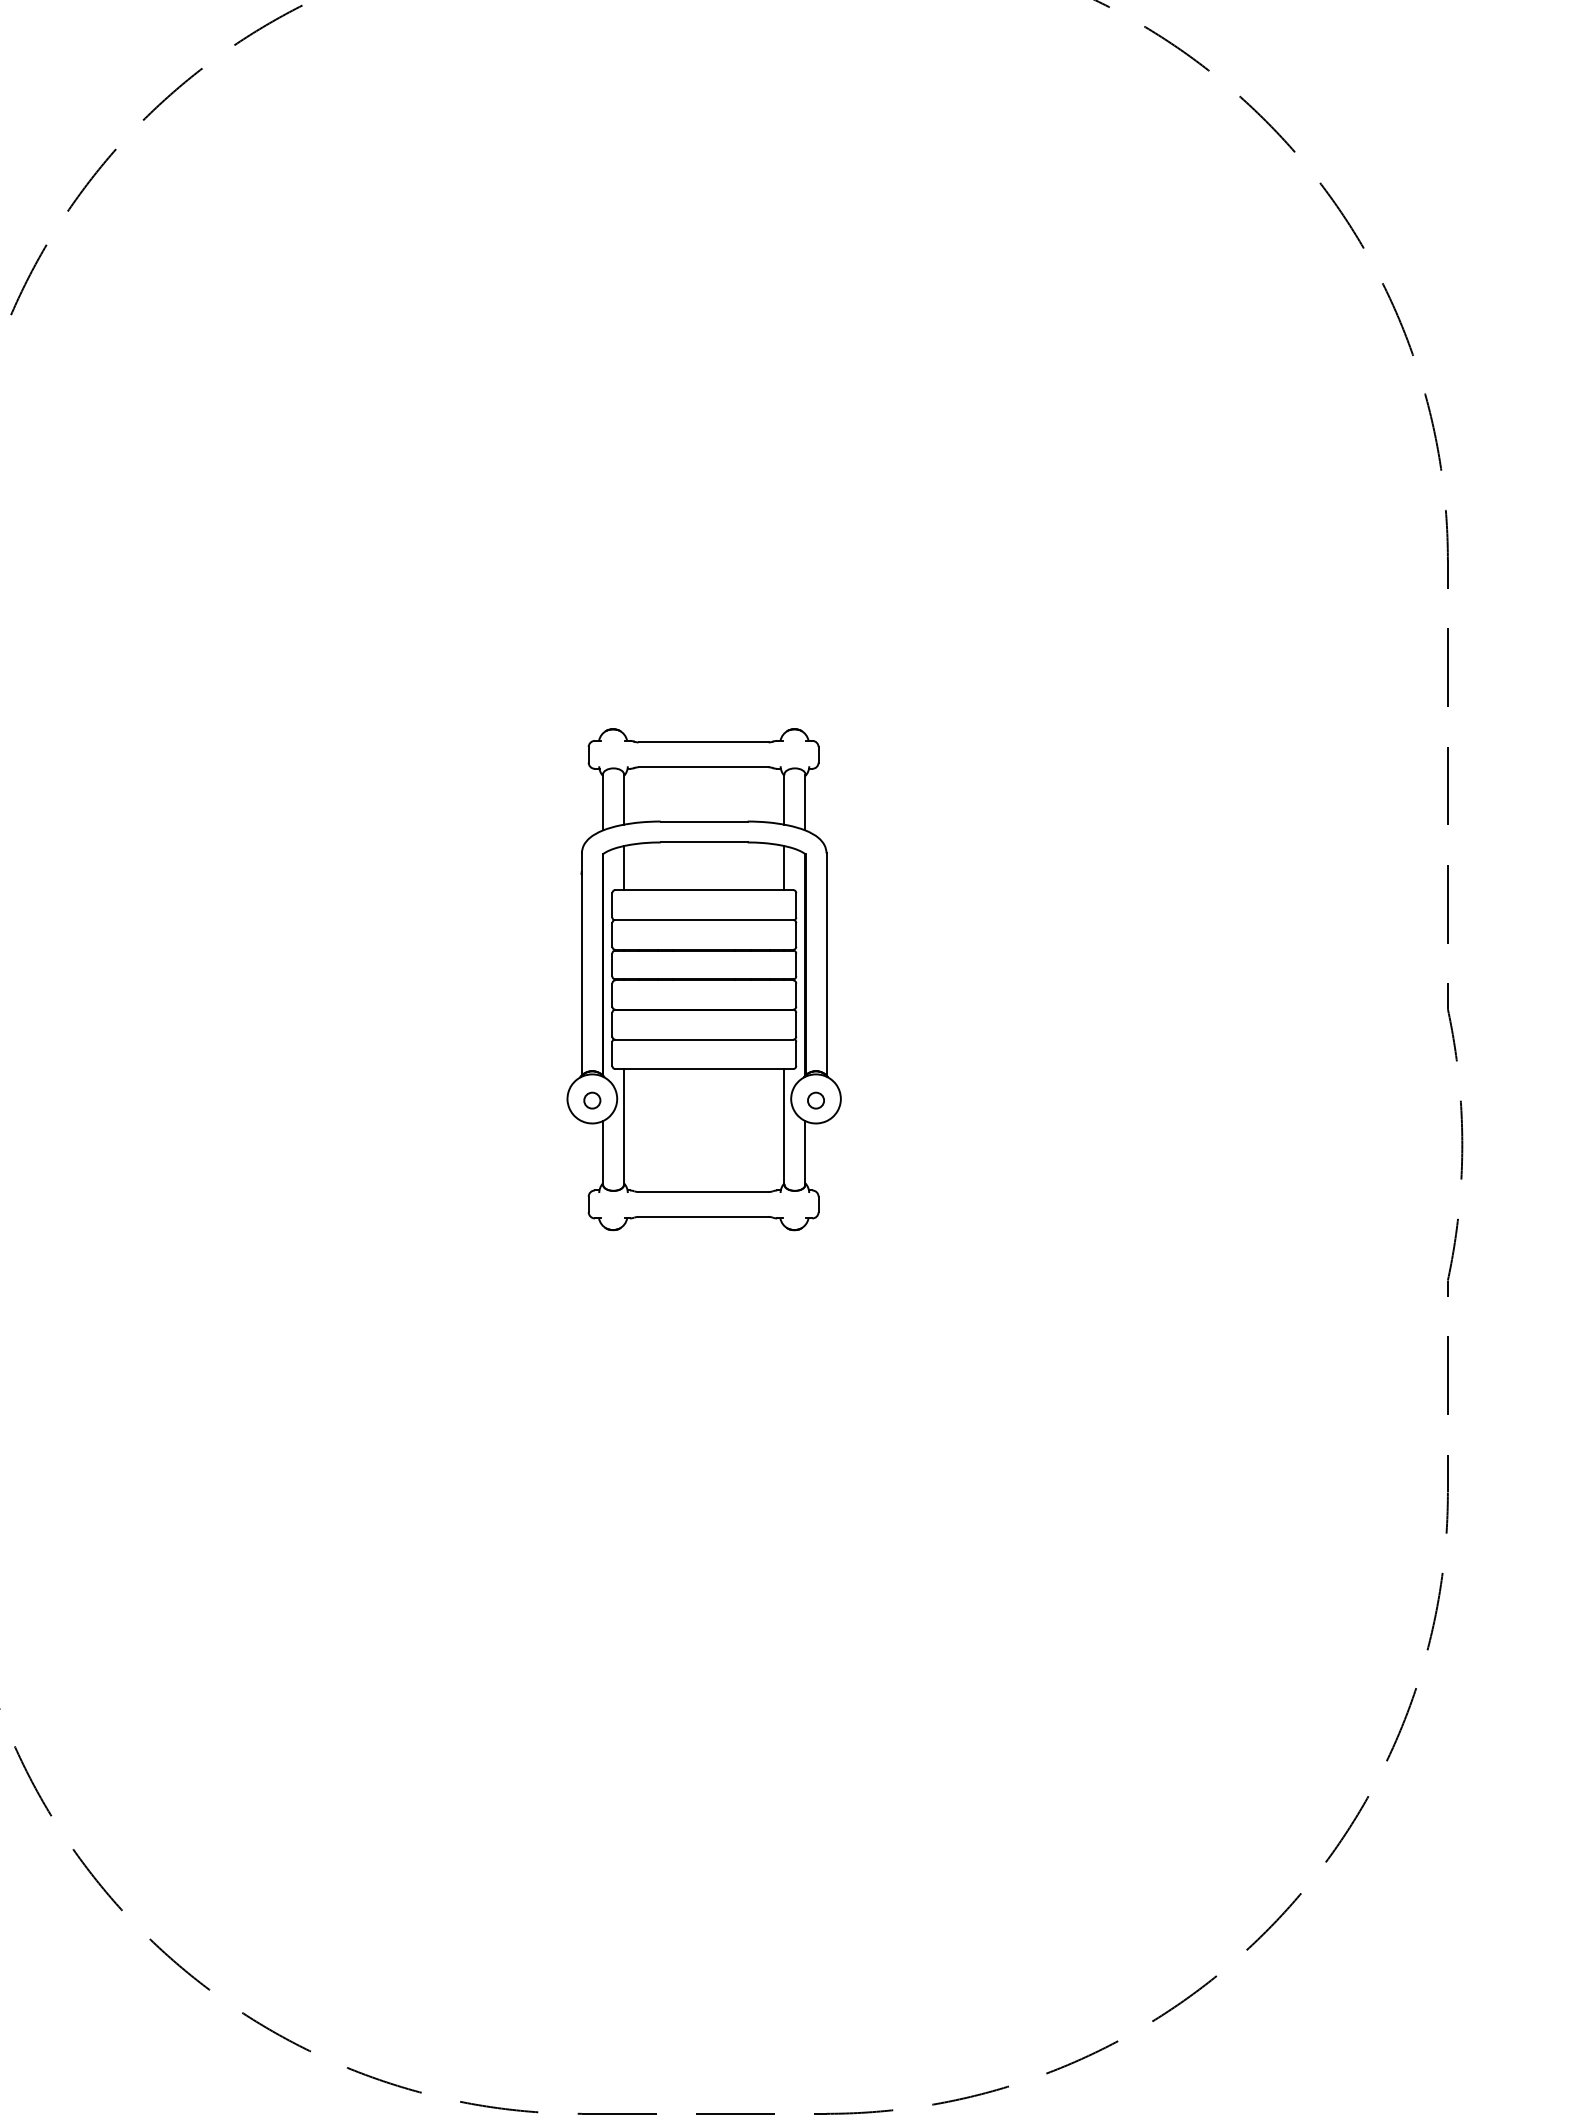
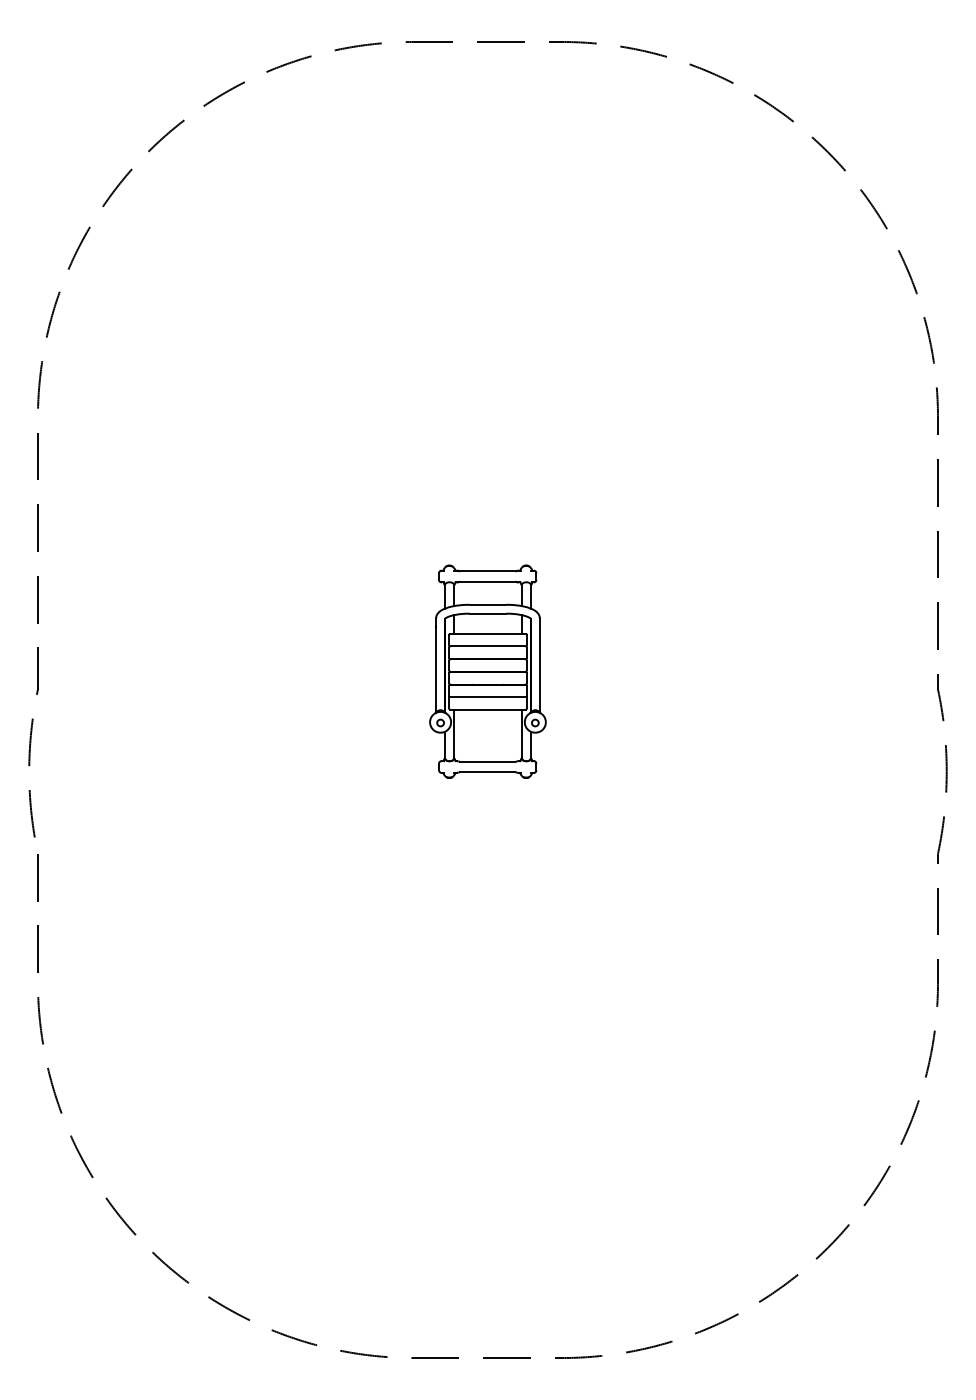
part: (703, 979) -> (487, 671), size x0.7

